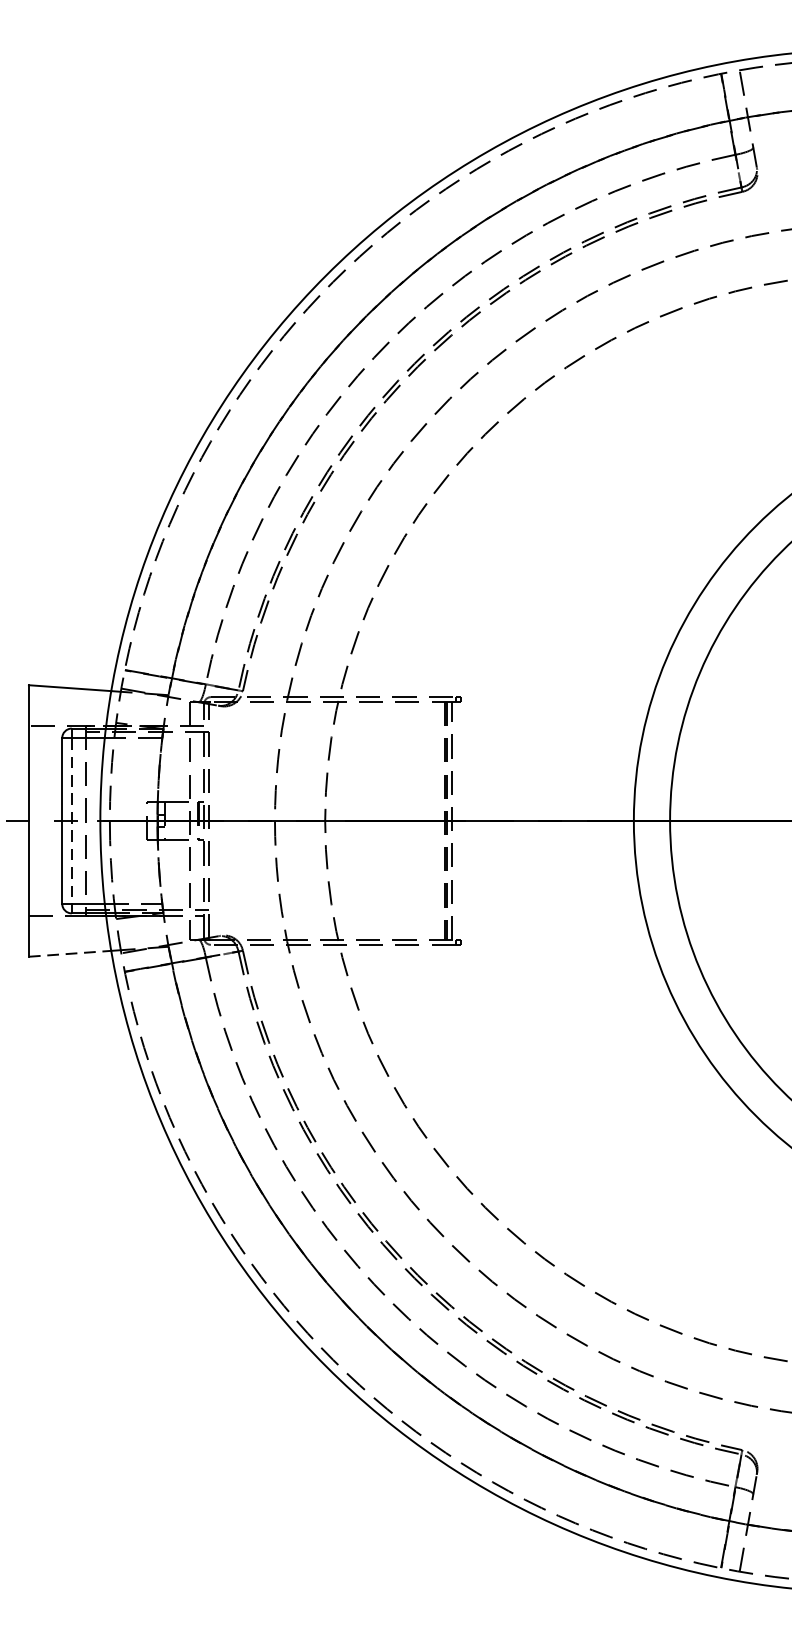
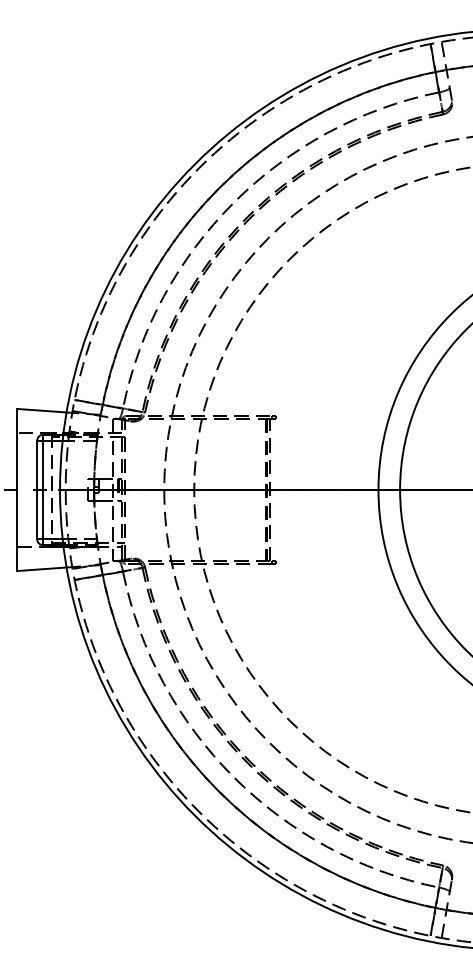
line: (70, 821) -> (42, 490), dashed -> solid
line: (70, 954) -> (42, 569), dashed -> solid

